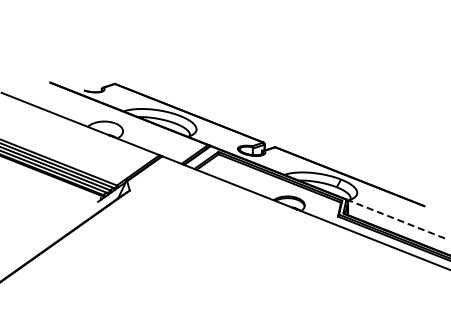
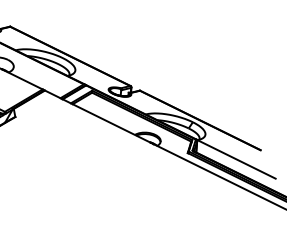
line: (396, 219) -> (236, 159), dashed -> solid

